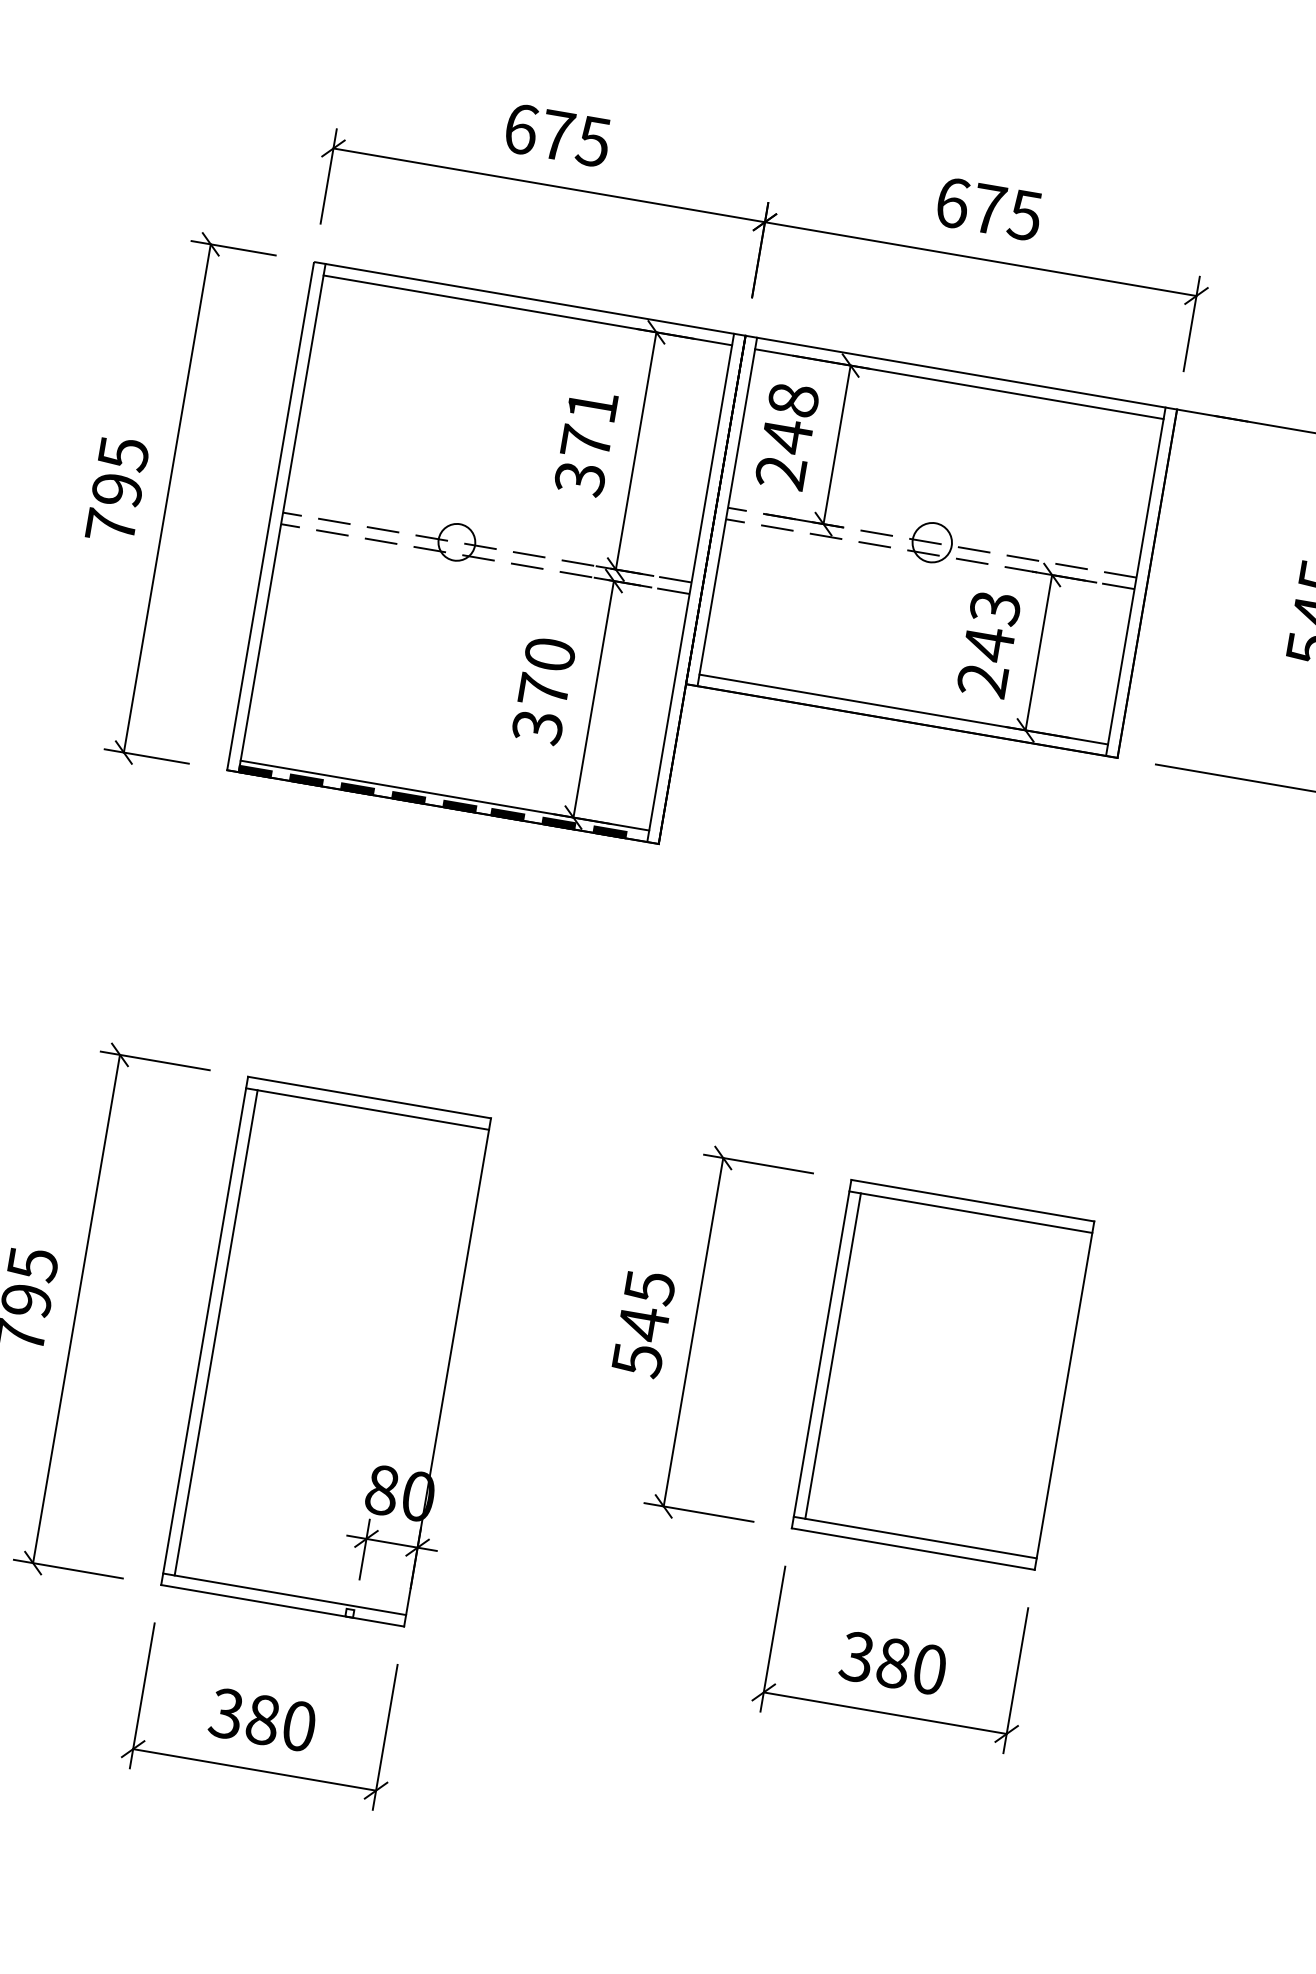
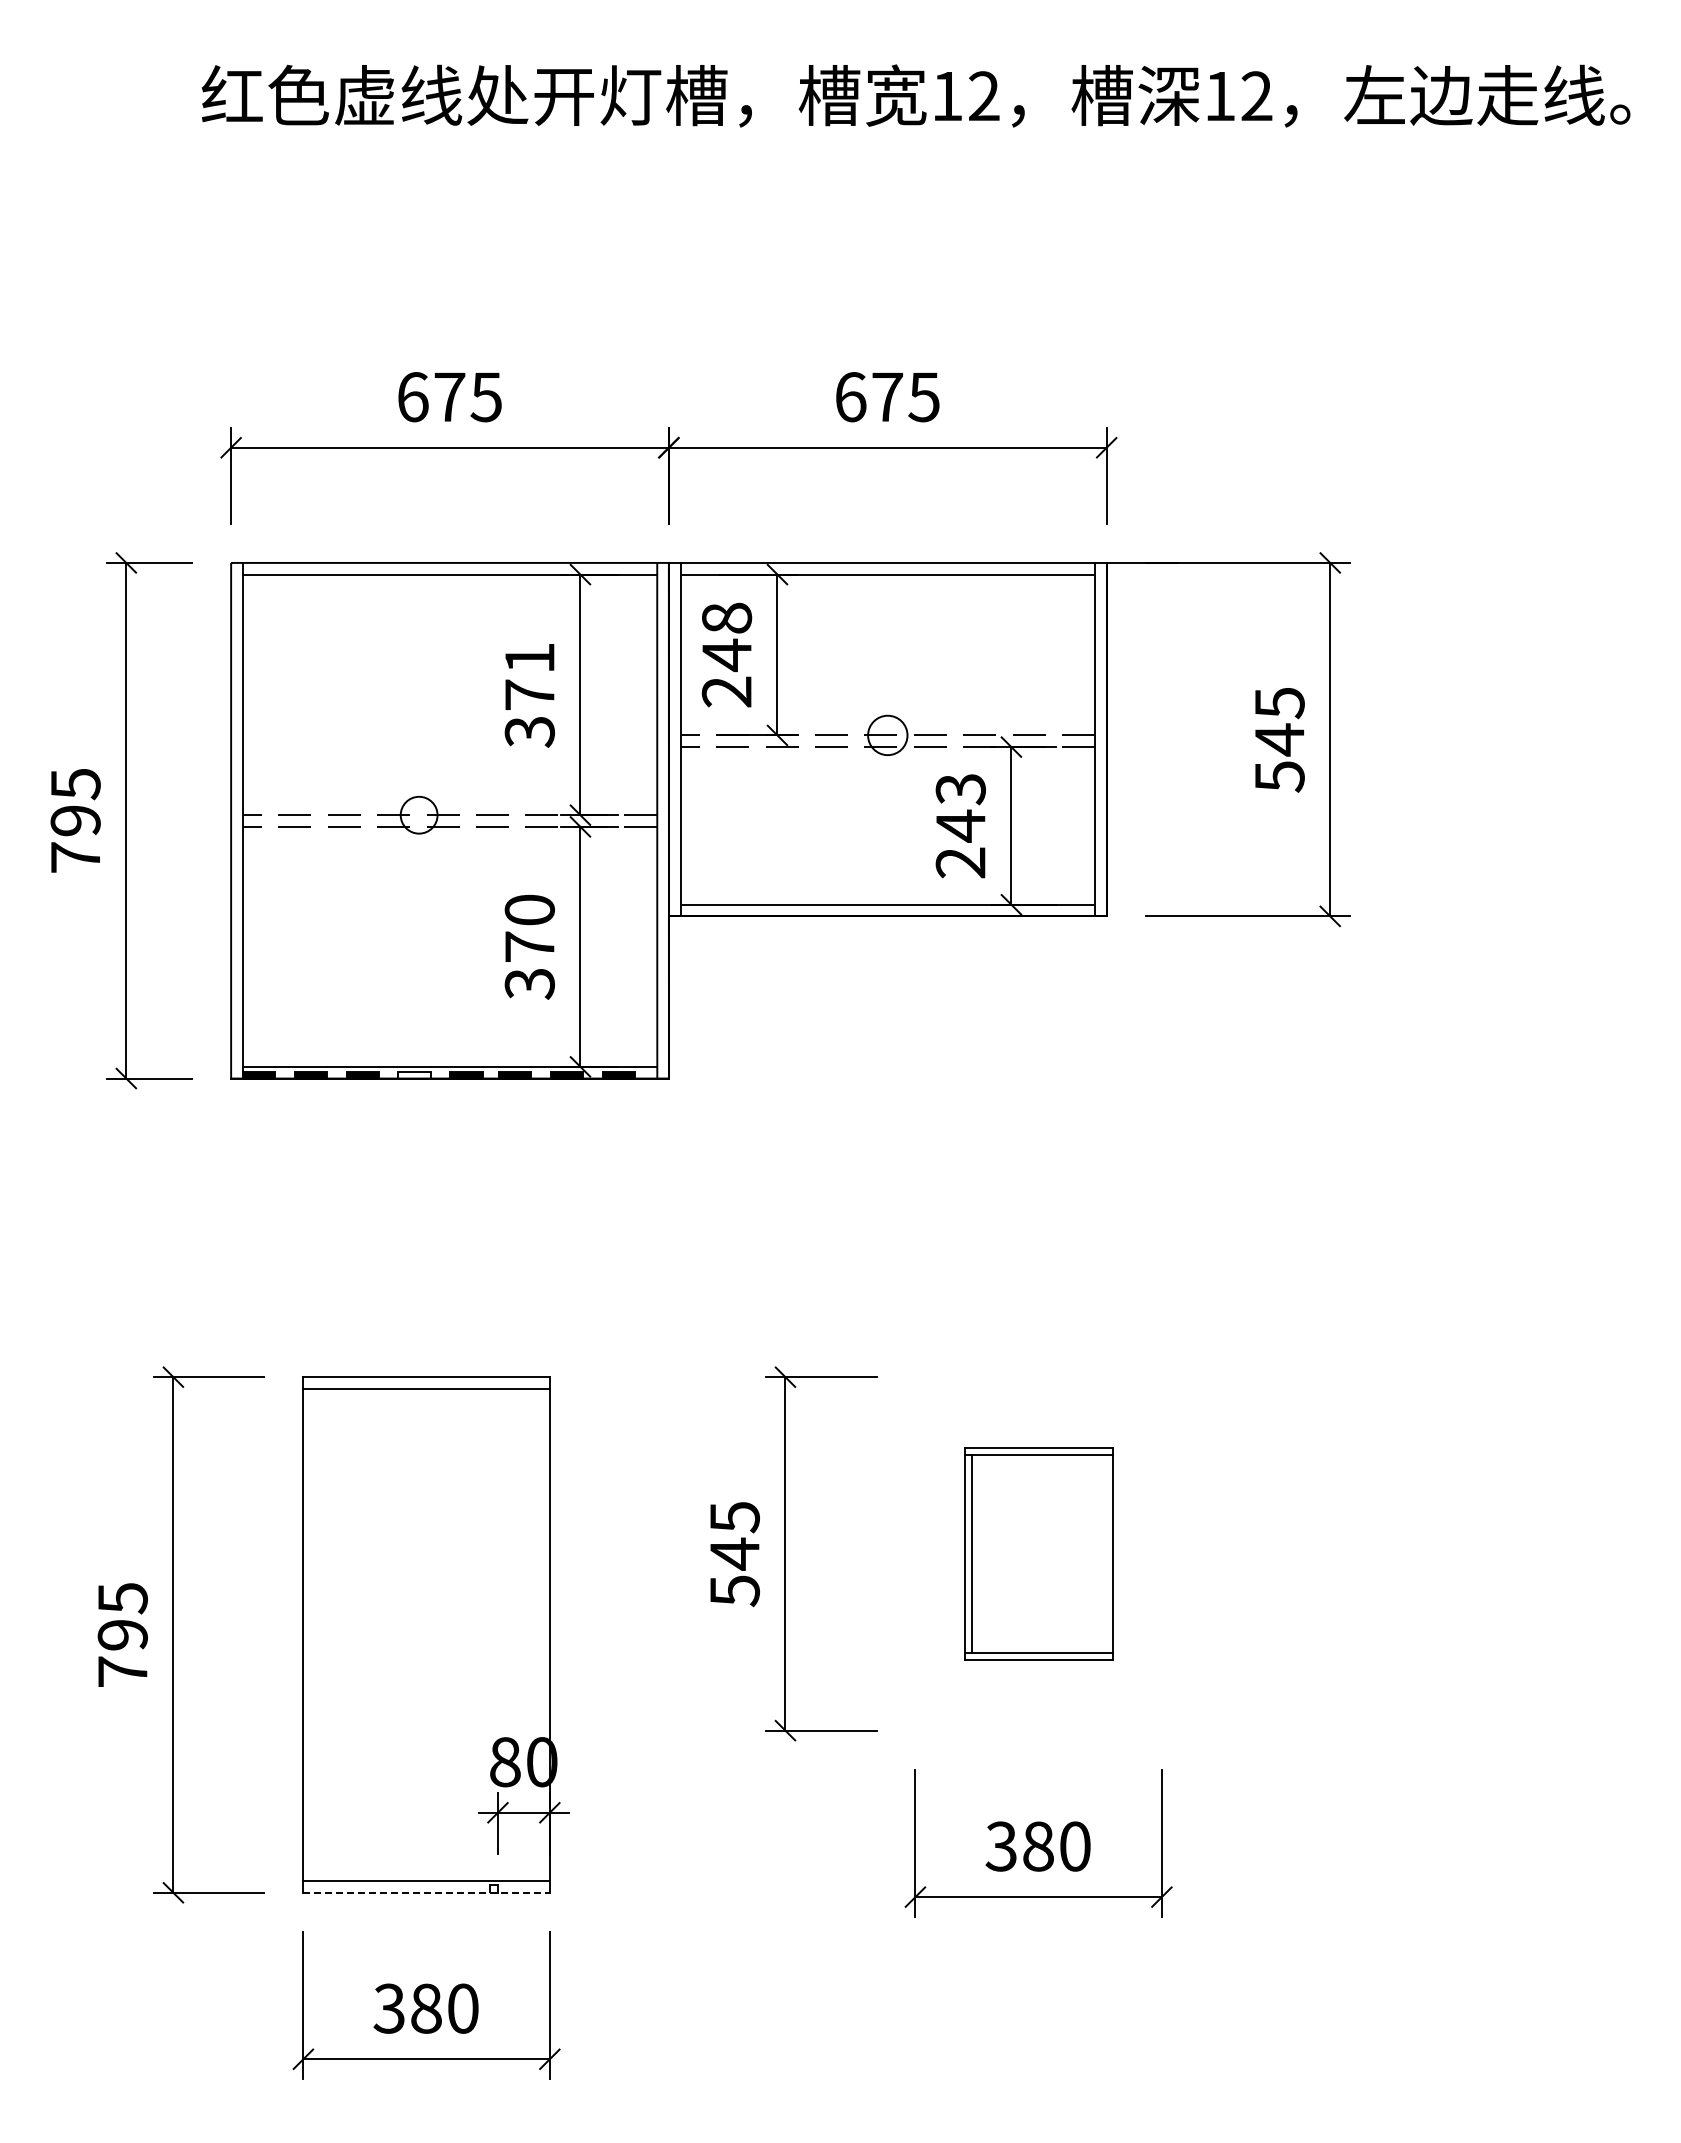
fill: (408, 798) -> (414, 1075), removed
line: (216, 1332) -> (315, 1634), removed
part: (942, 1374) -> (1038, 1553), size x0.6
line: (283, 1605) -> (427, 1892), solid -> dashed

